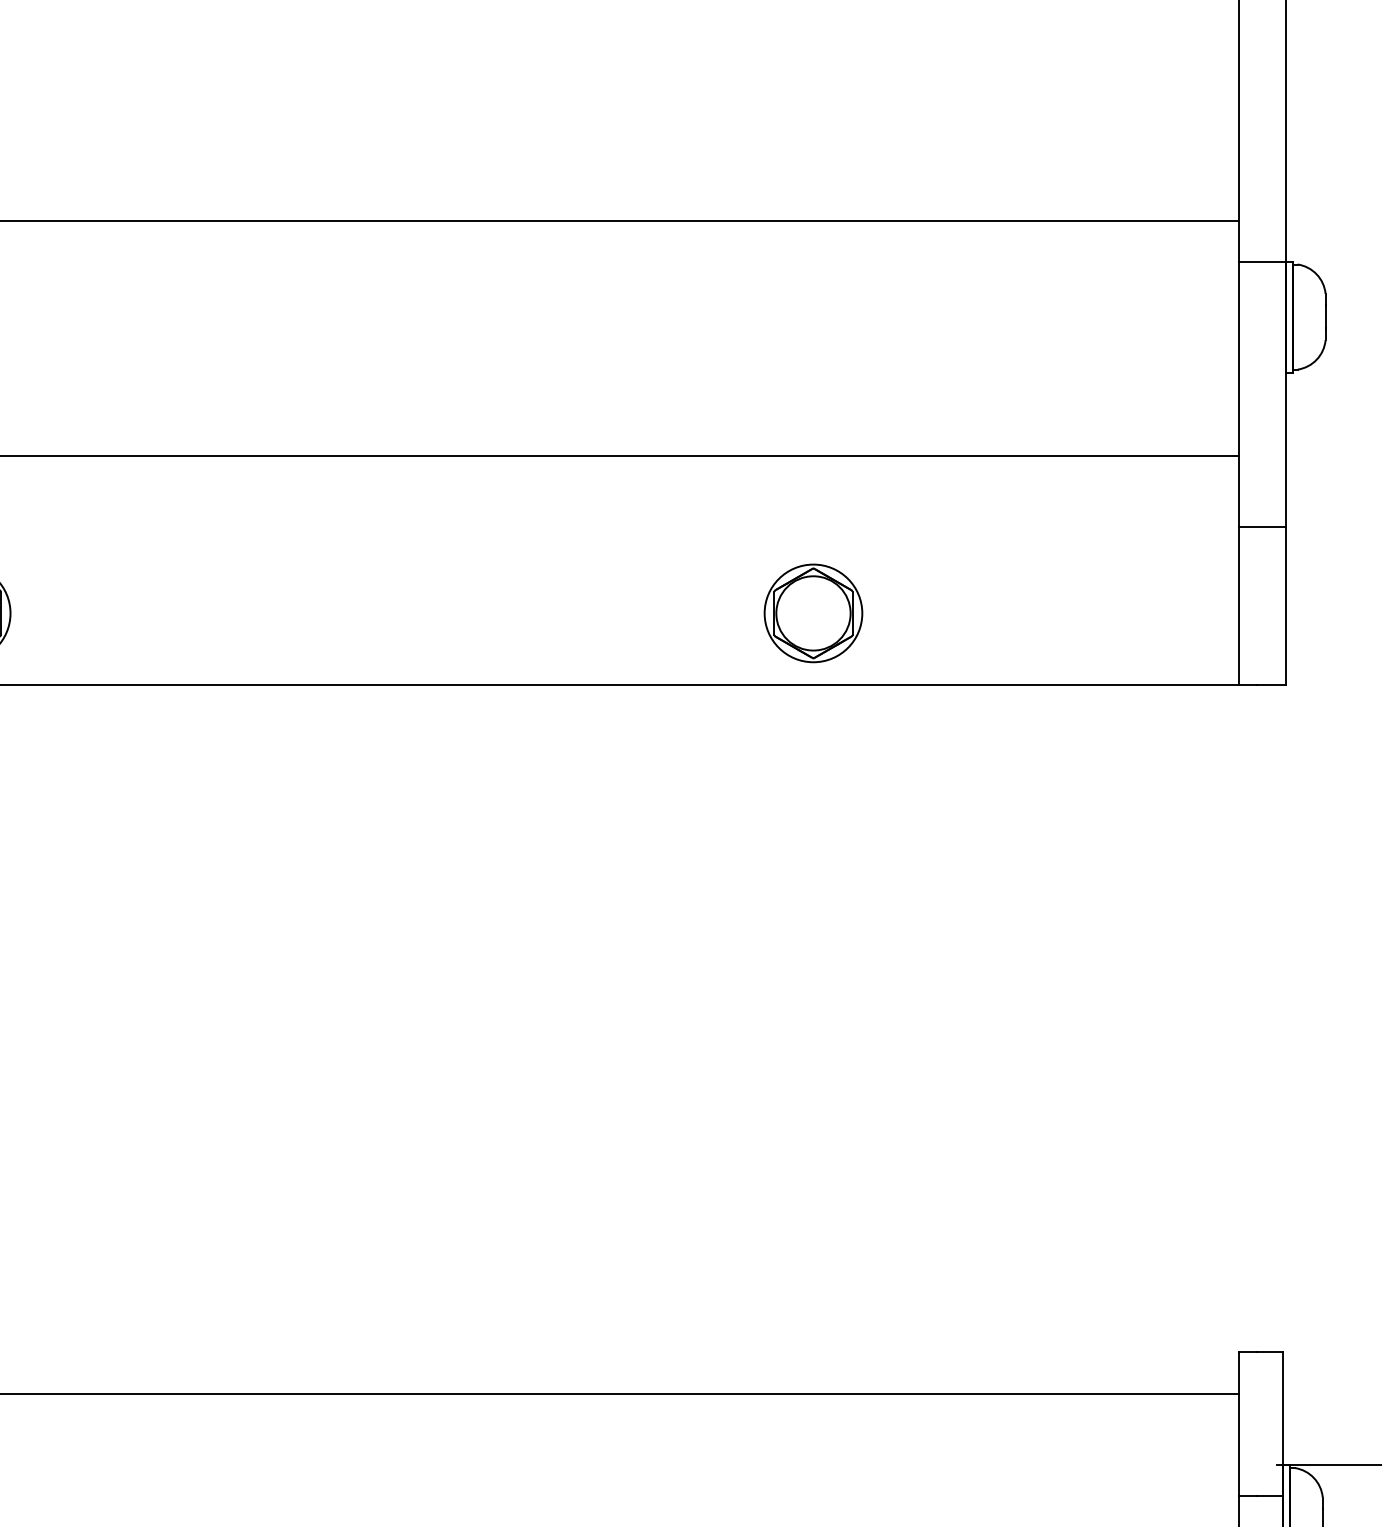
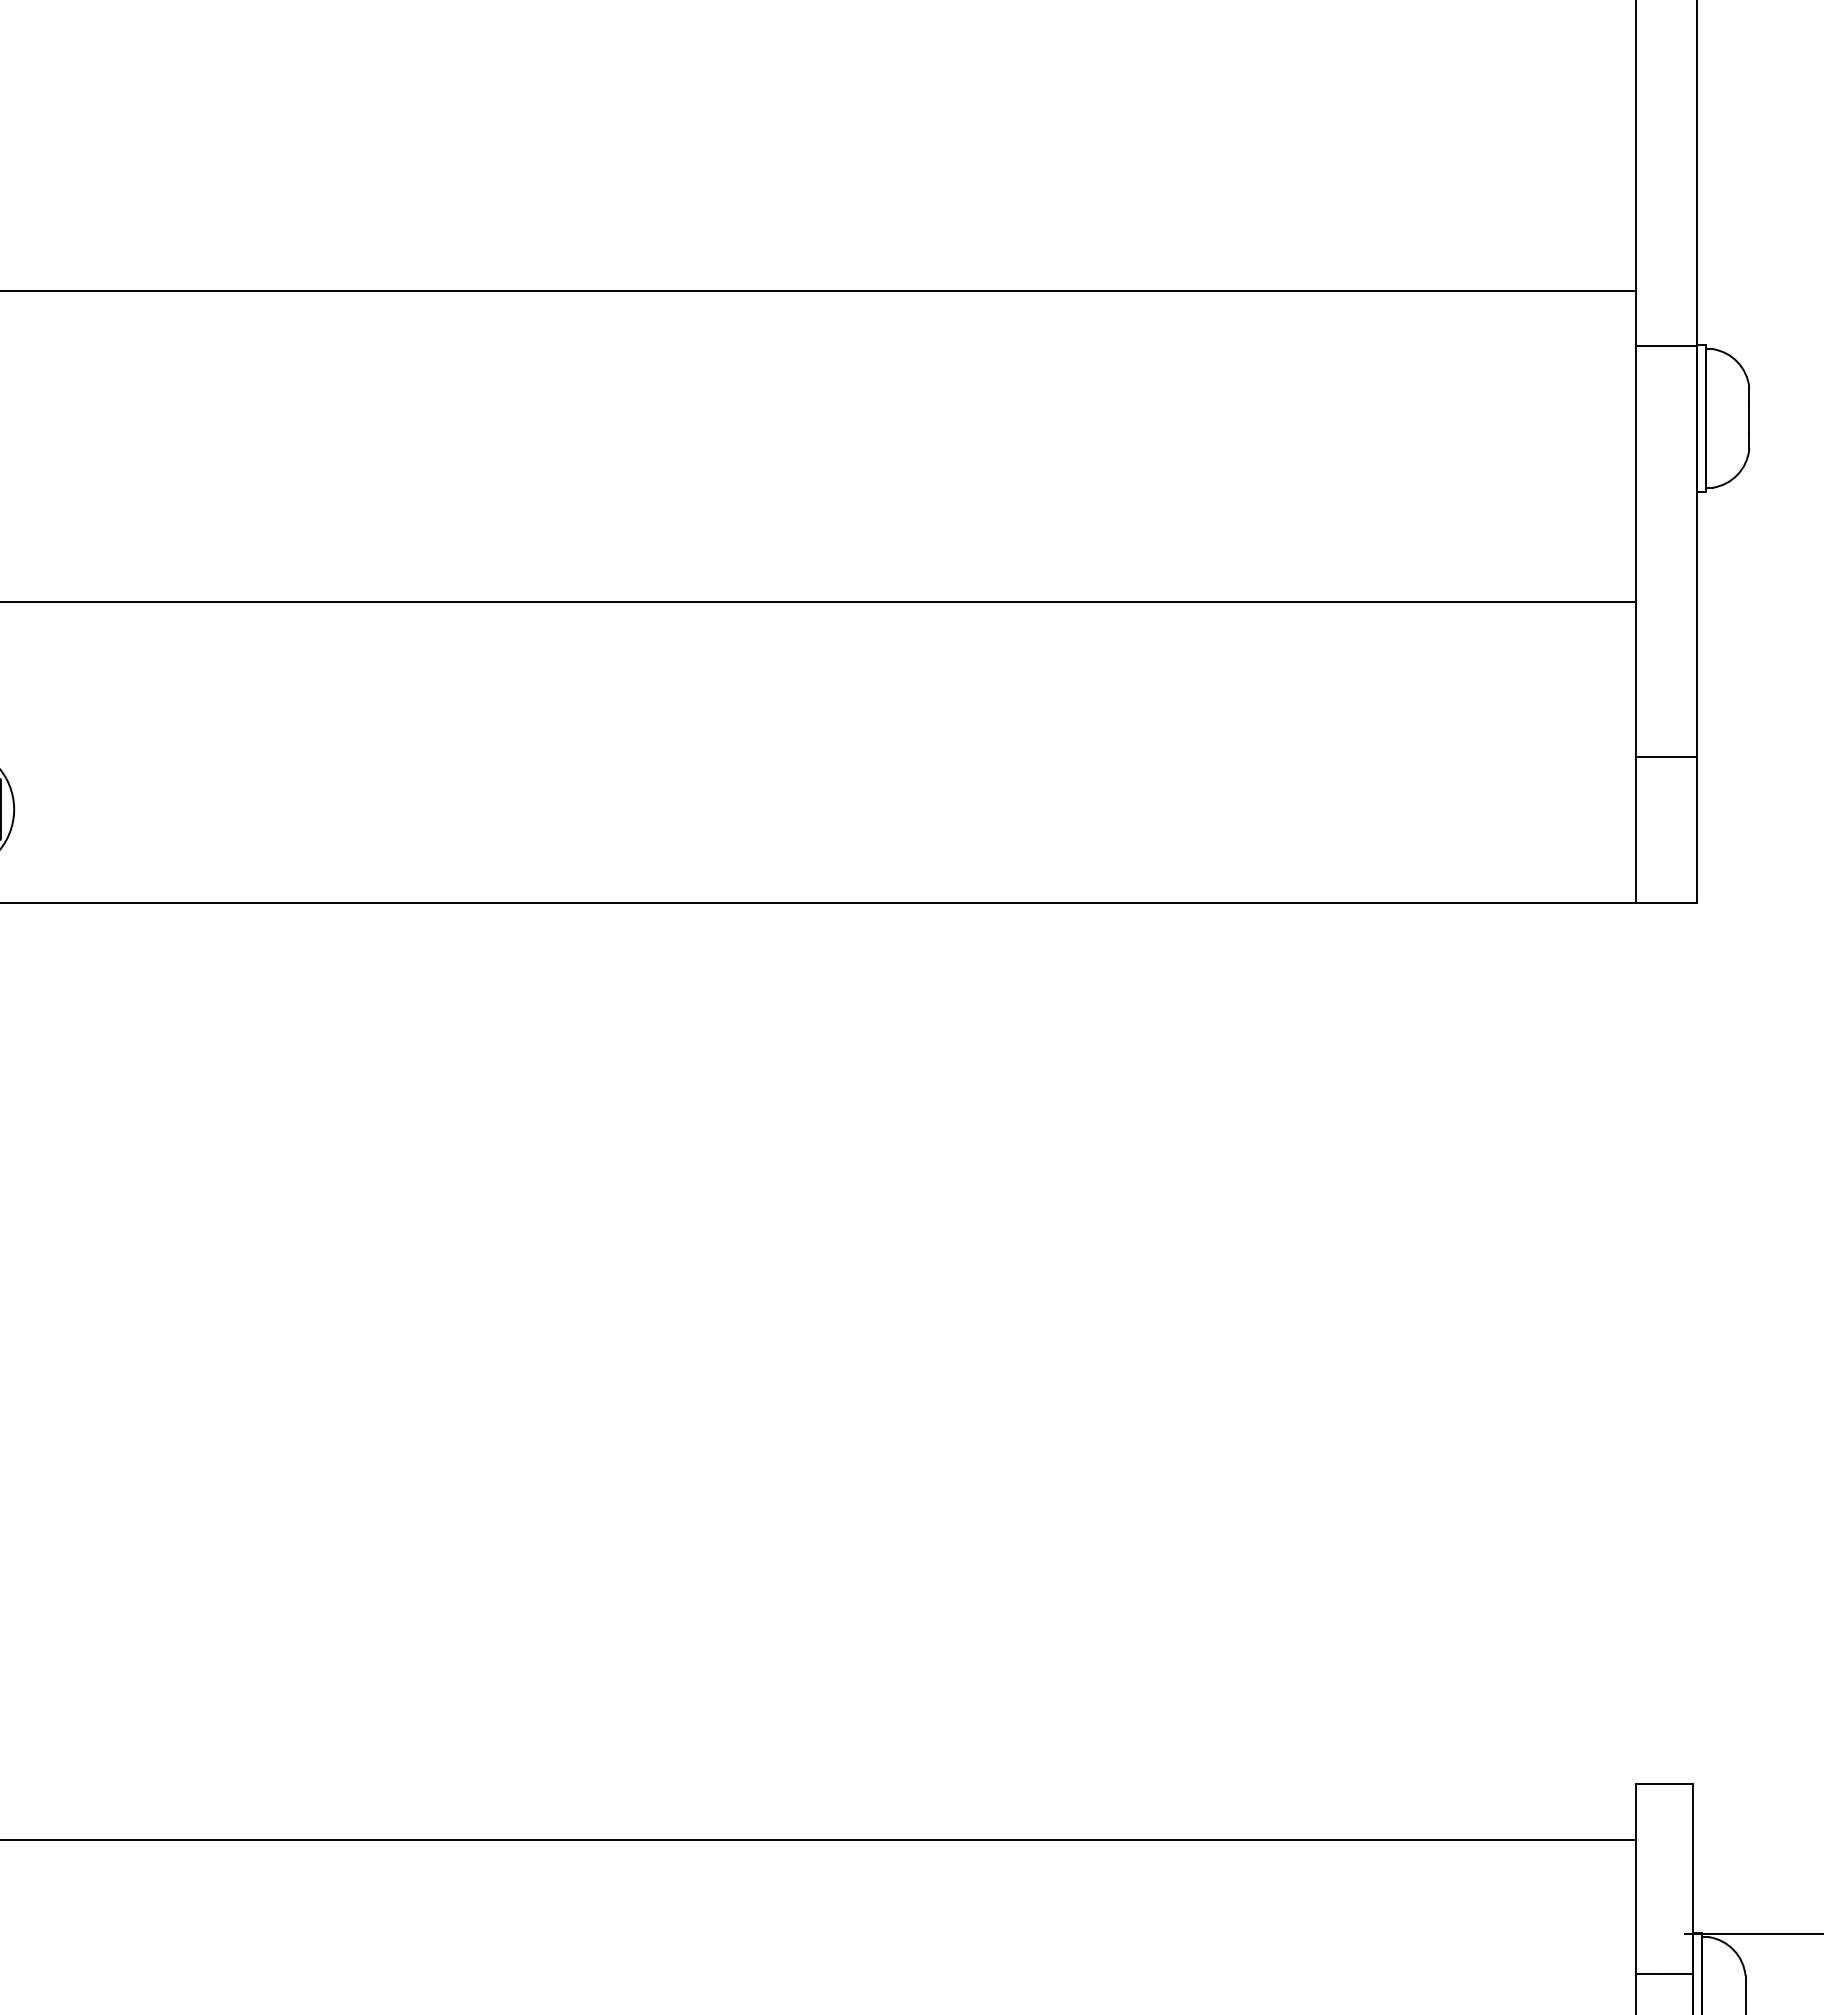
line: (1262, 527) -> (1665, 756), moved
part: (813, 613) -> (1073, 809), removed

